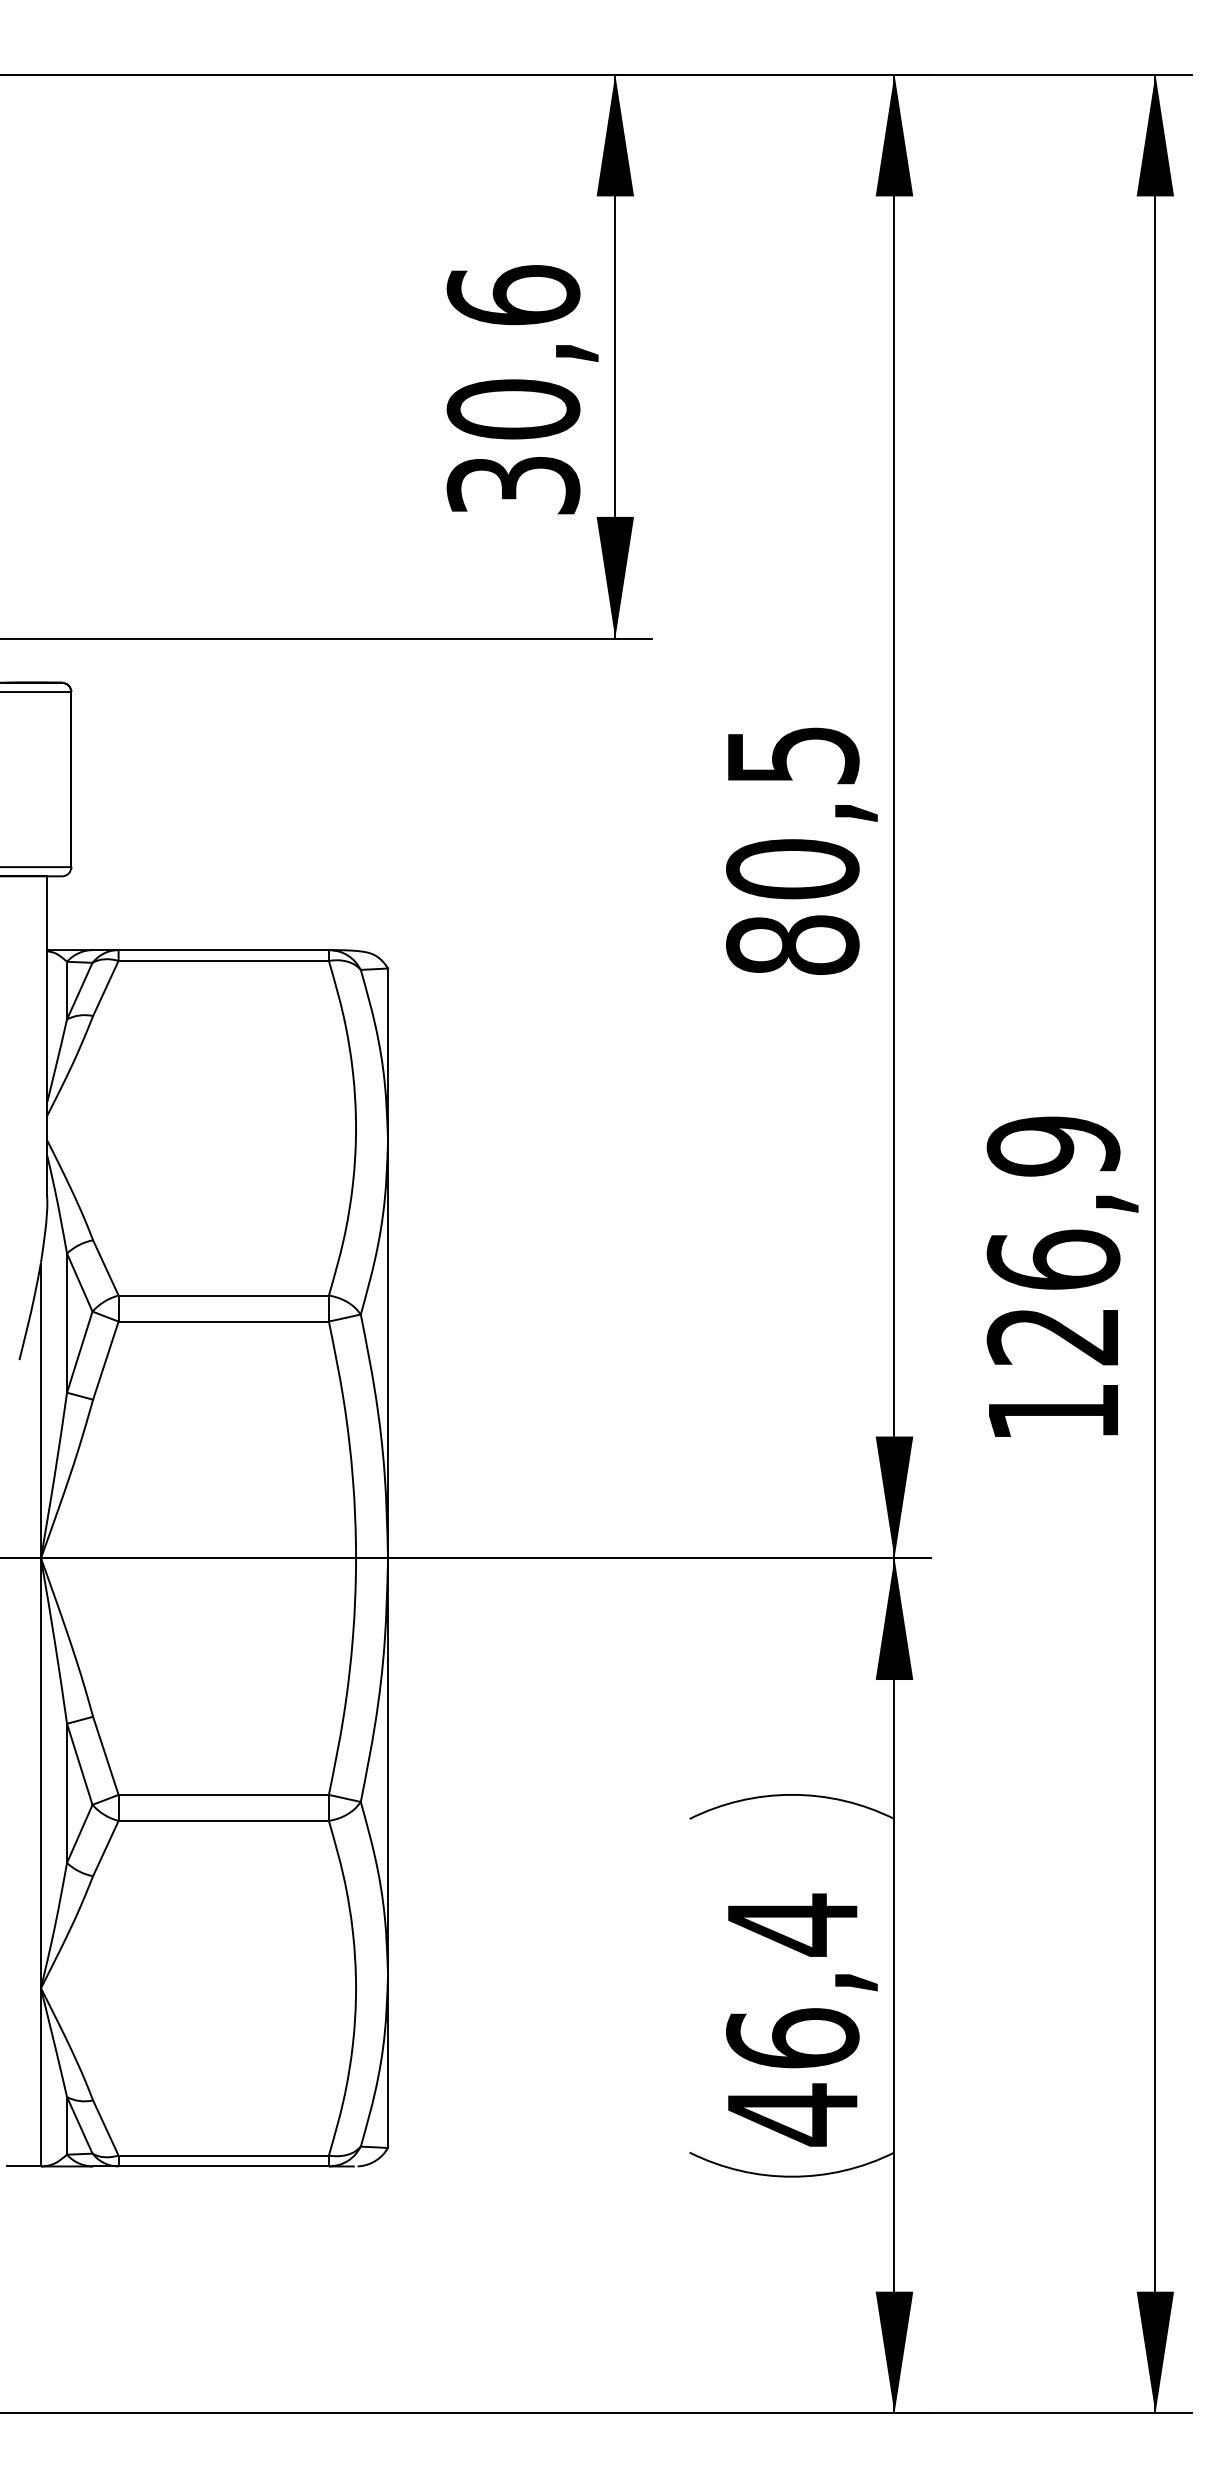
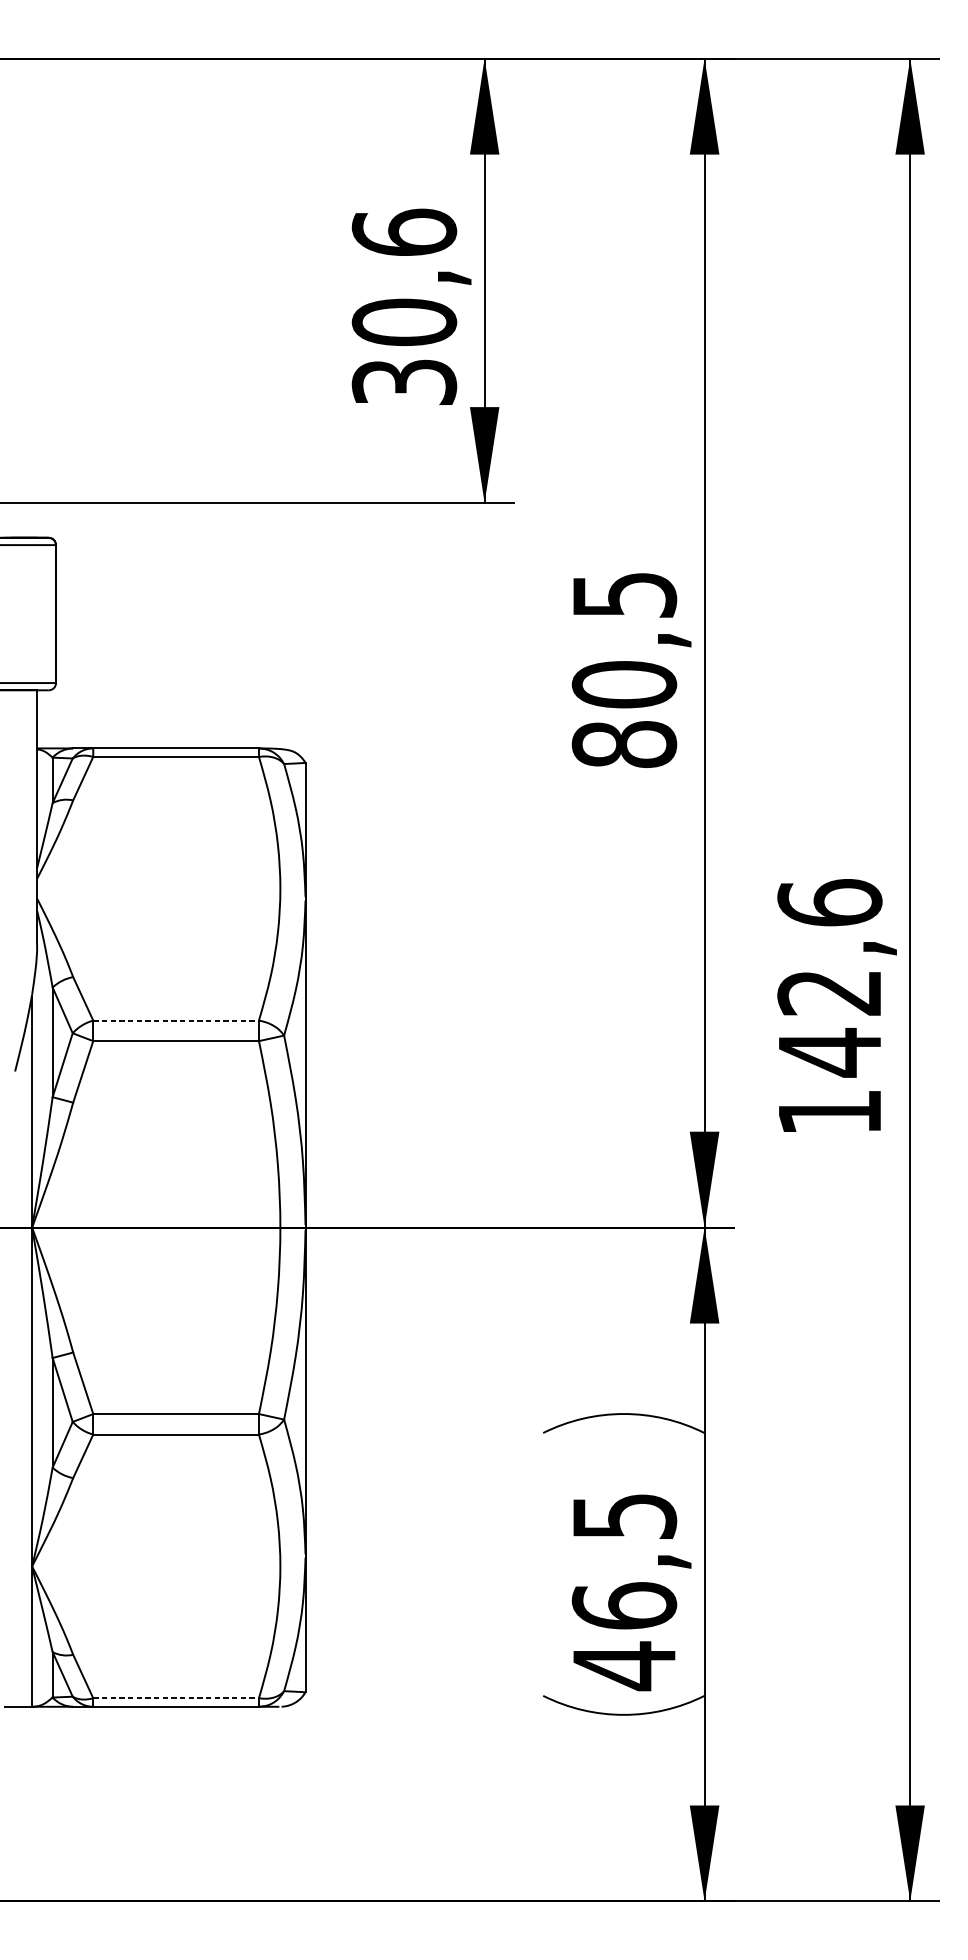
text: (1053, 1241) -> (829, 978), 126,9 -> 142,6
line: (224, 1295) -> (176, 1020), solid -> dashed
text: (793, 1924) -> (625, 1516), 46,4 -> 46,5
line: (224, 2155) -> (176, 1698), solid -> dashed

